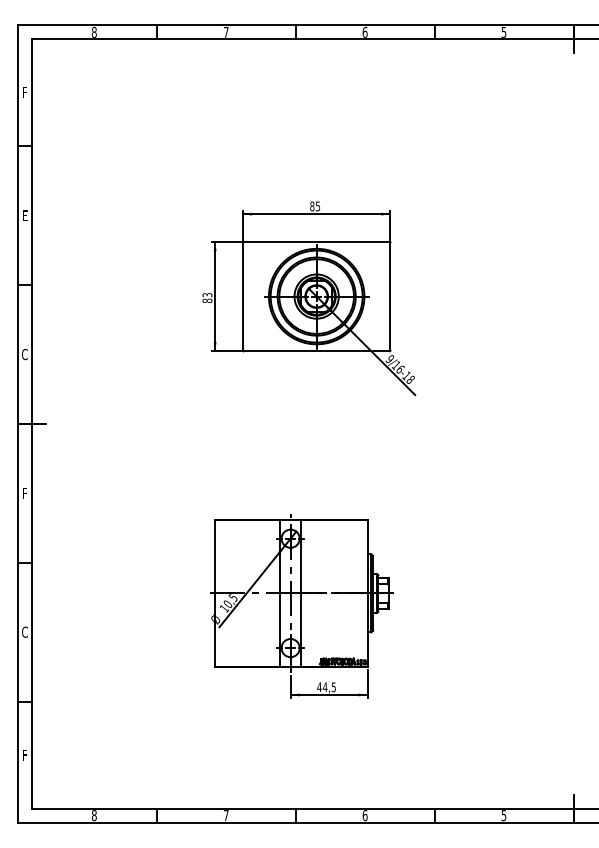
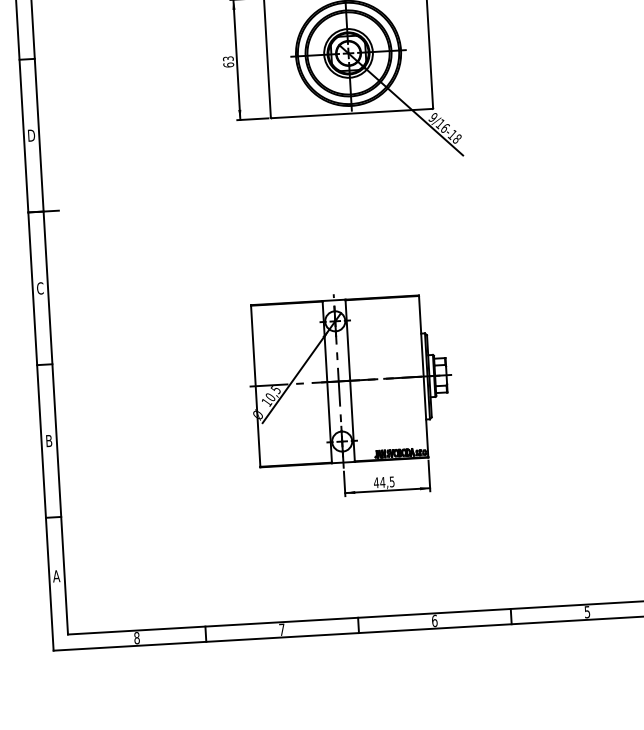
text: (207, 300) -> (228, 64), 83 -> 63
text: (25, 354) -> (32, 135), C -> D
text: (24, 493) -> (39, 288), F -> C
text: (24, 631) -> (48, 440), C -> B
text: (24, 754) -> (56, 575), F -> A

